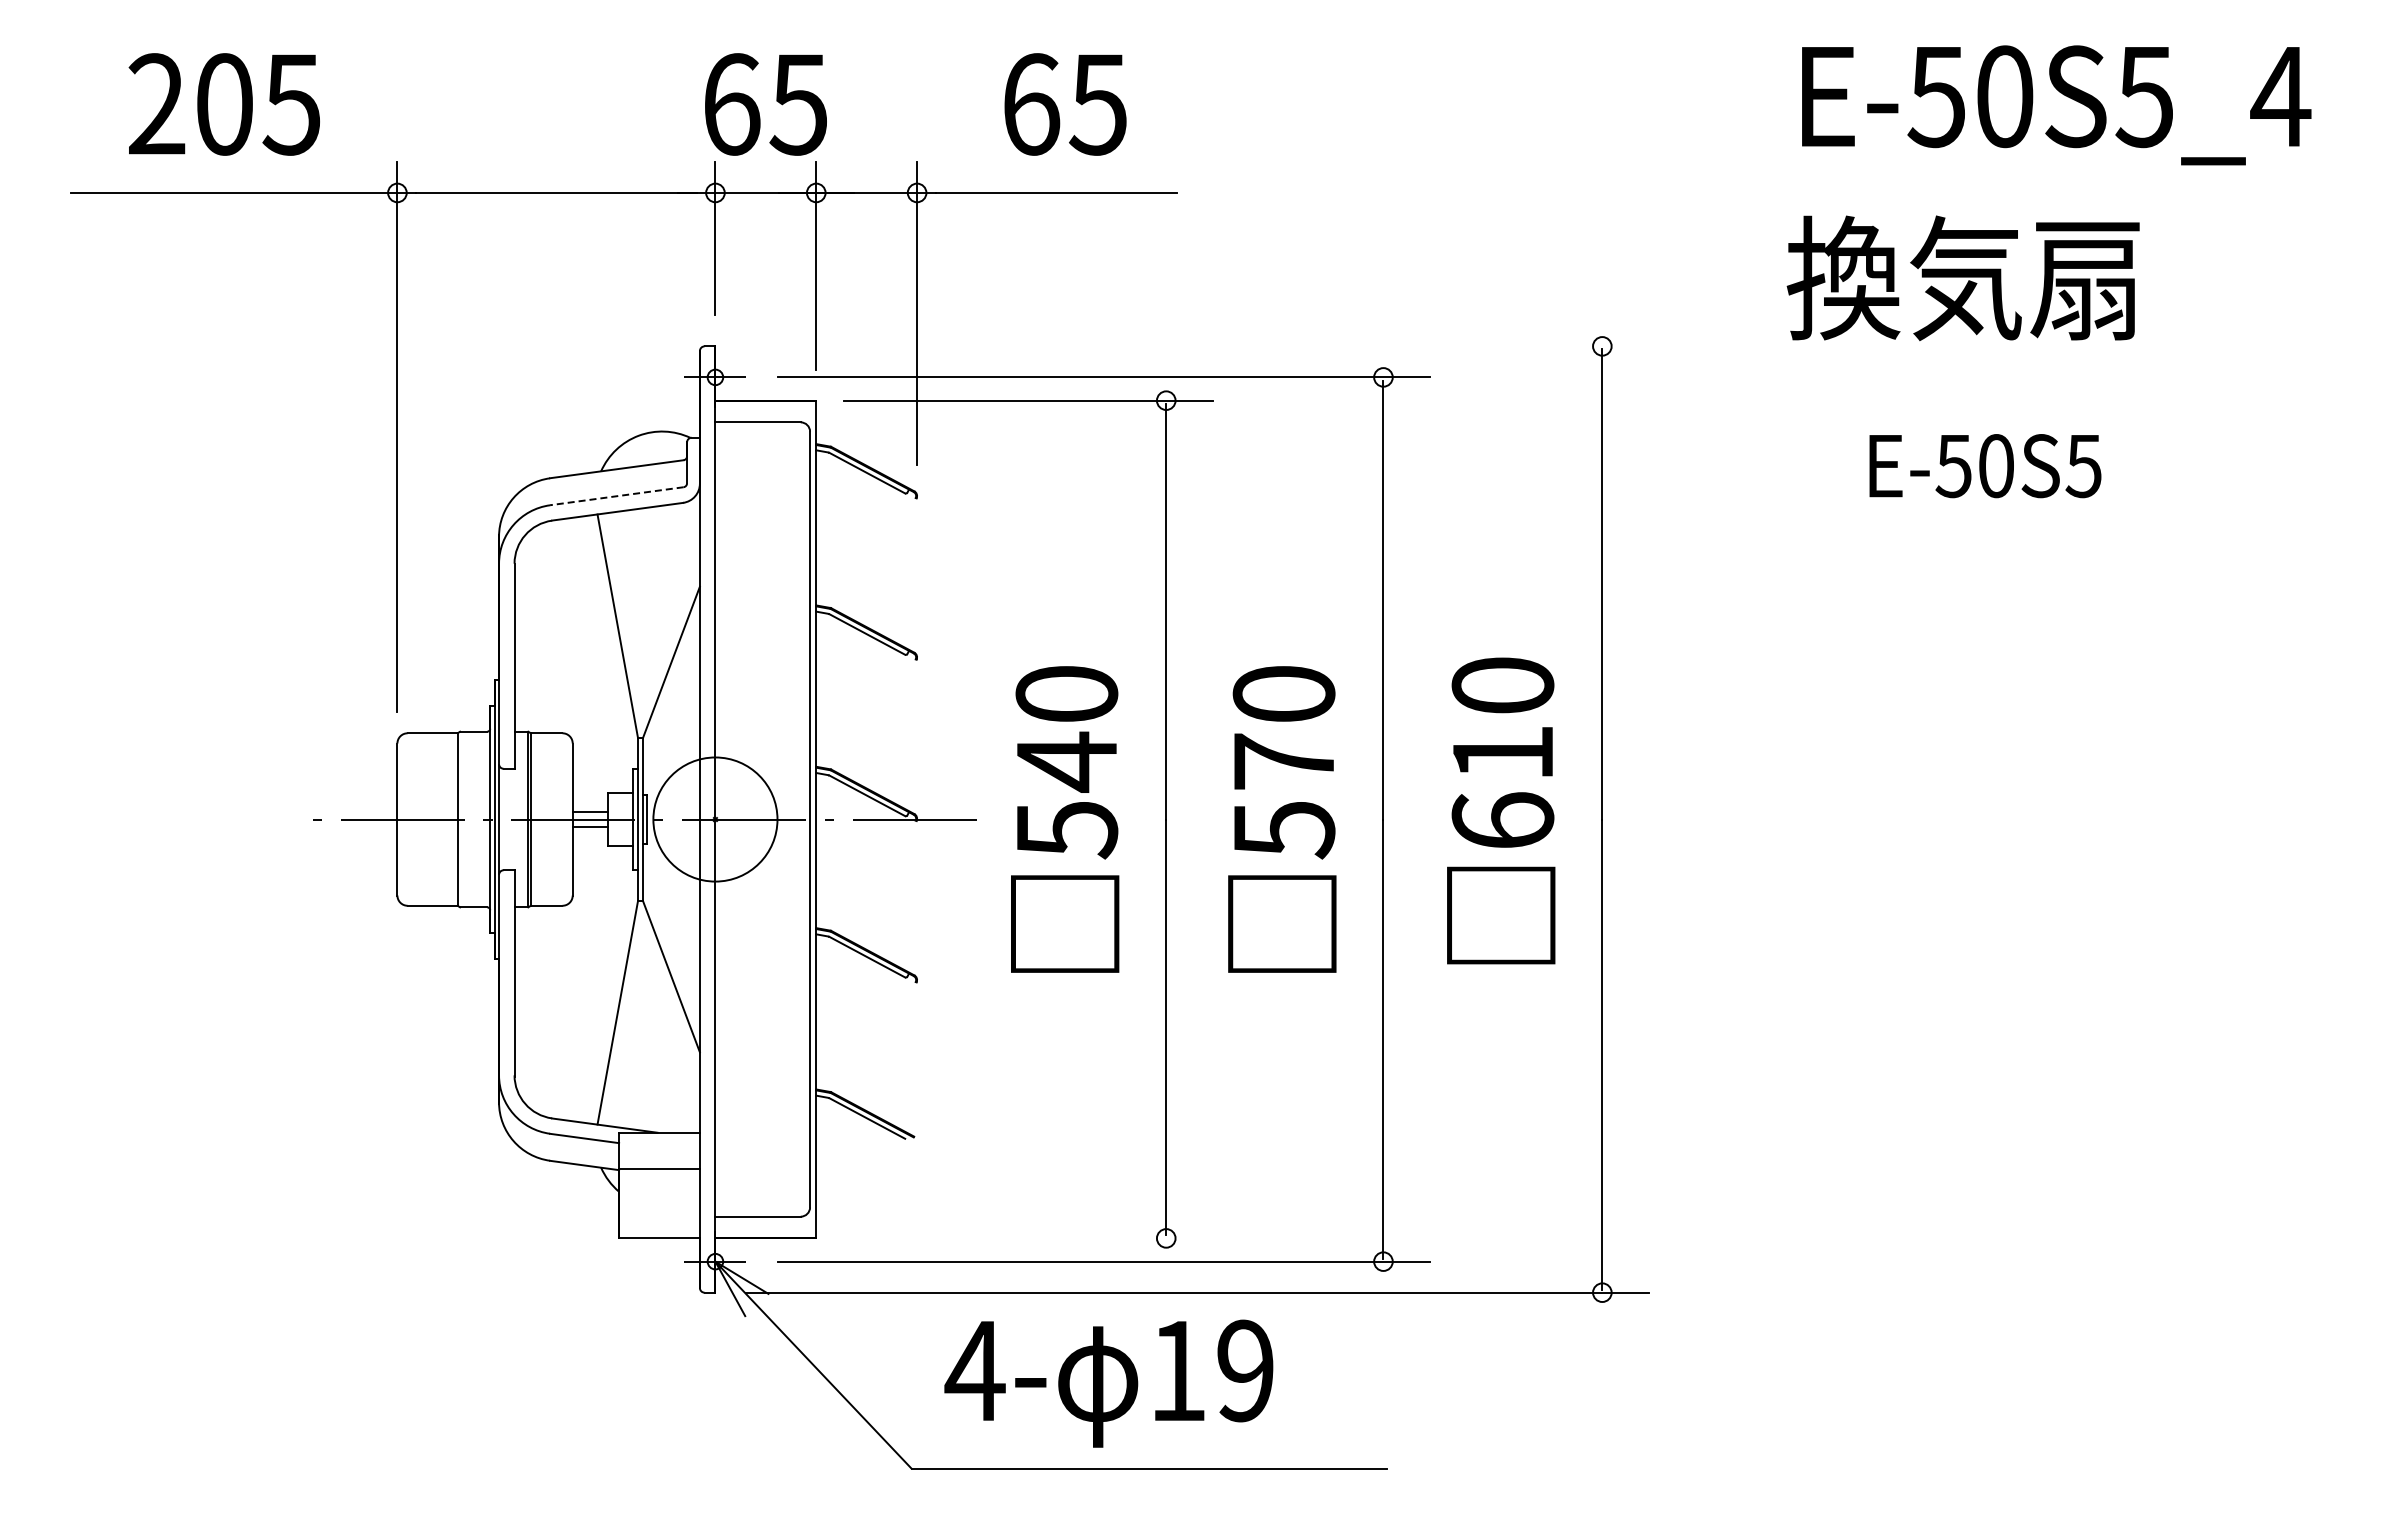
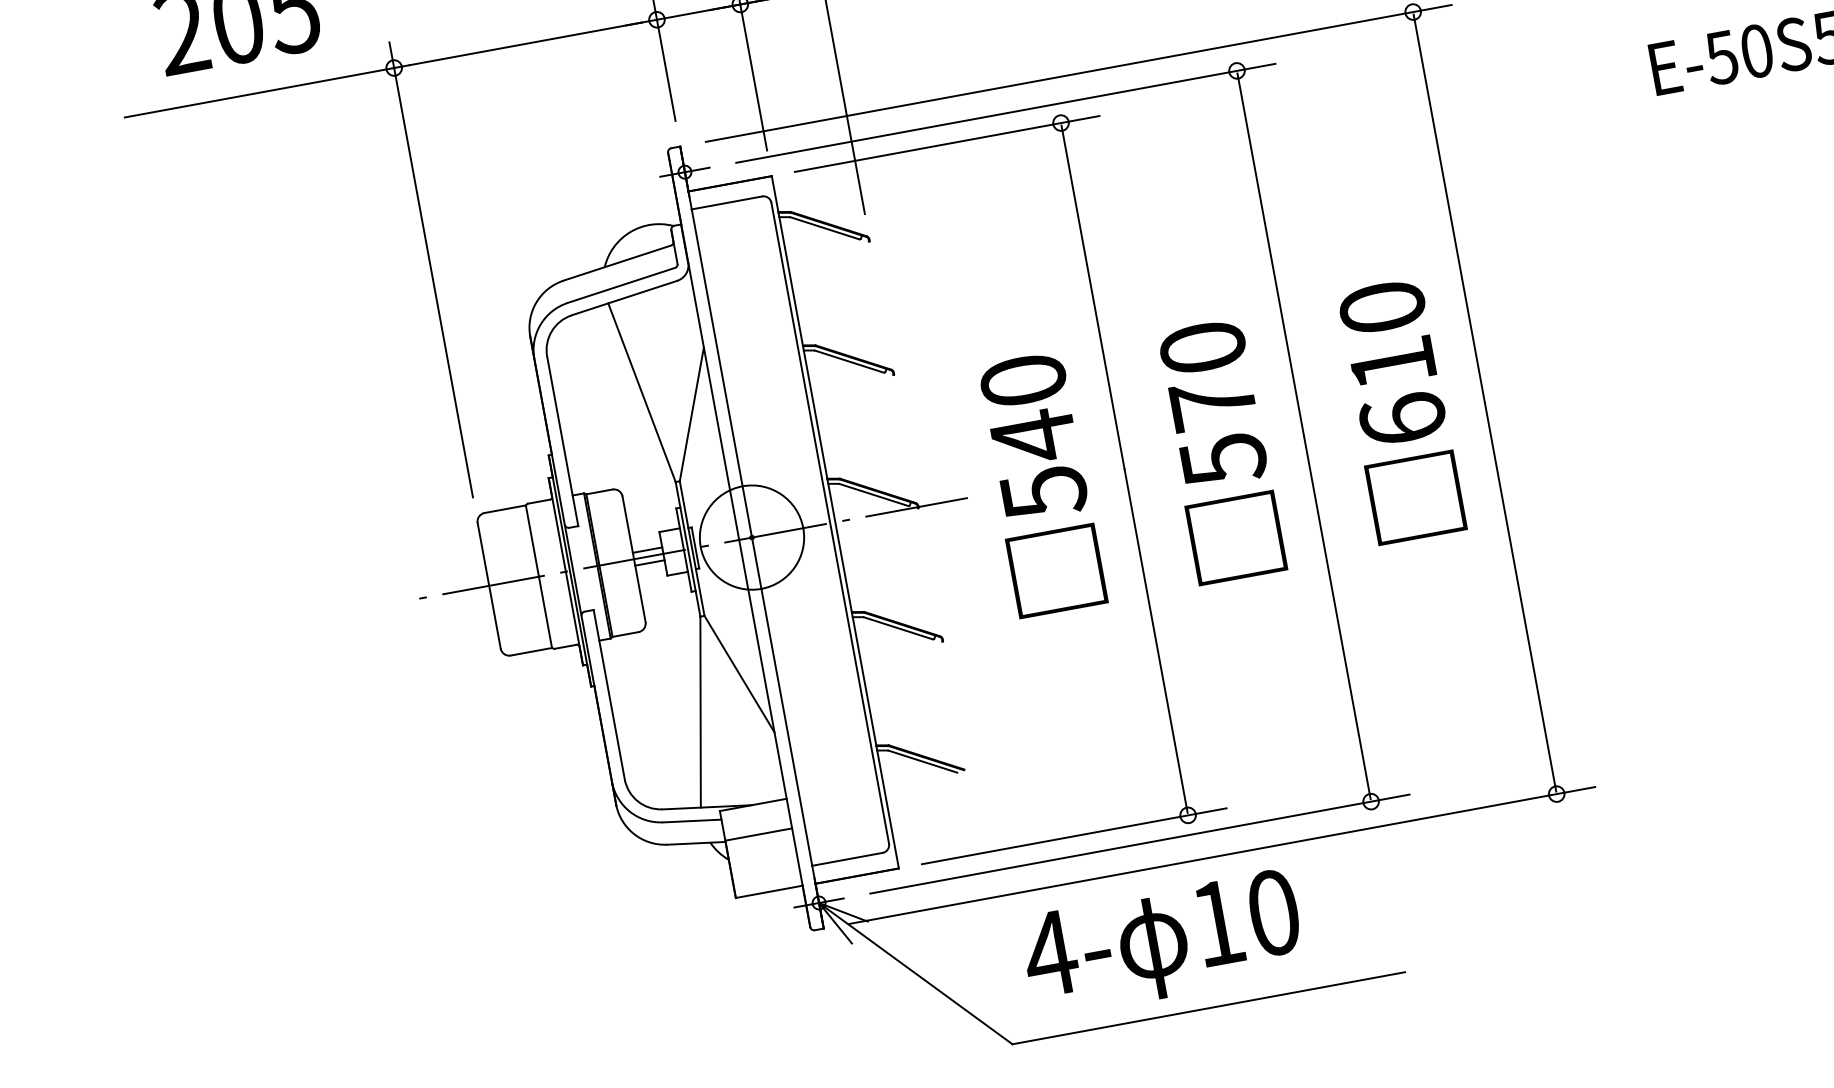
line: (1197, 346) -> (1078, 73), added
line: (616, 496) -> (621, 285), dashed -> solid
line: (1028, 1238) -> (1074, 836), added
text: (1245, 1370) -> (1273, 912), 19 -> 10

